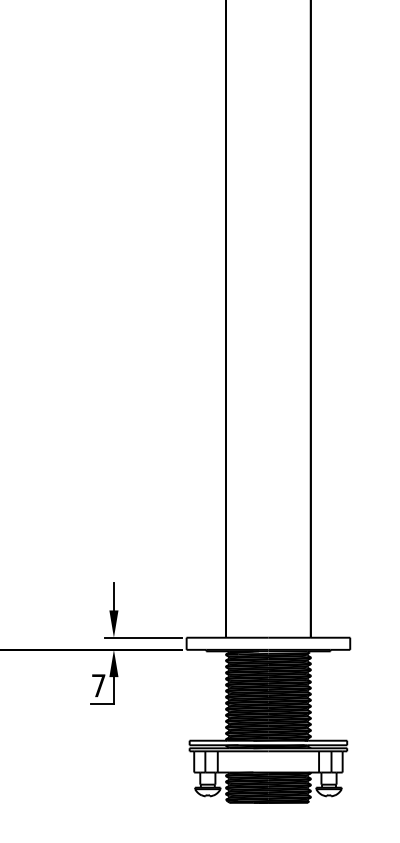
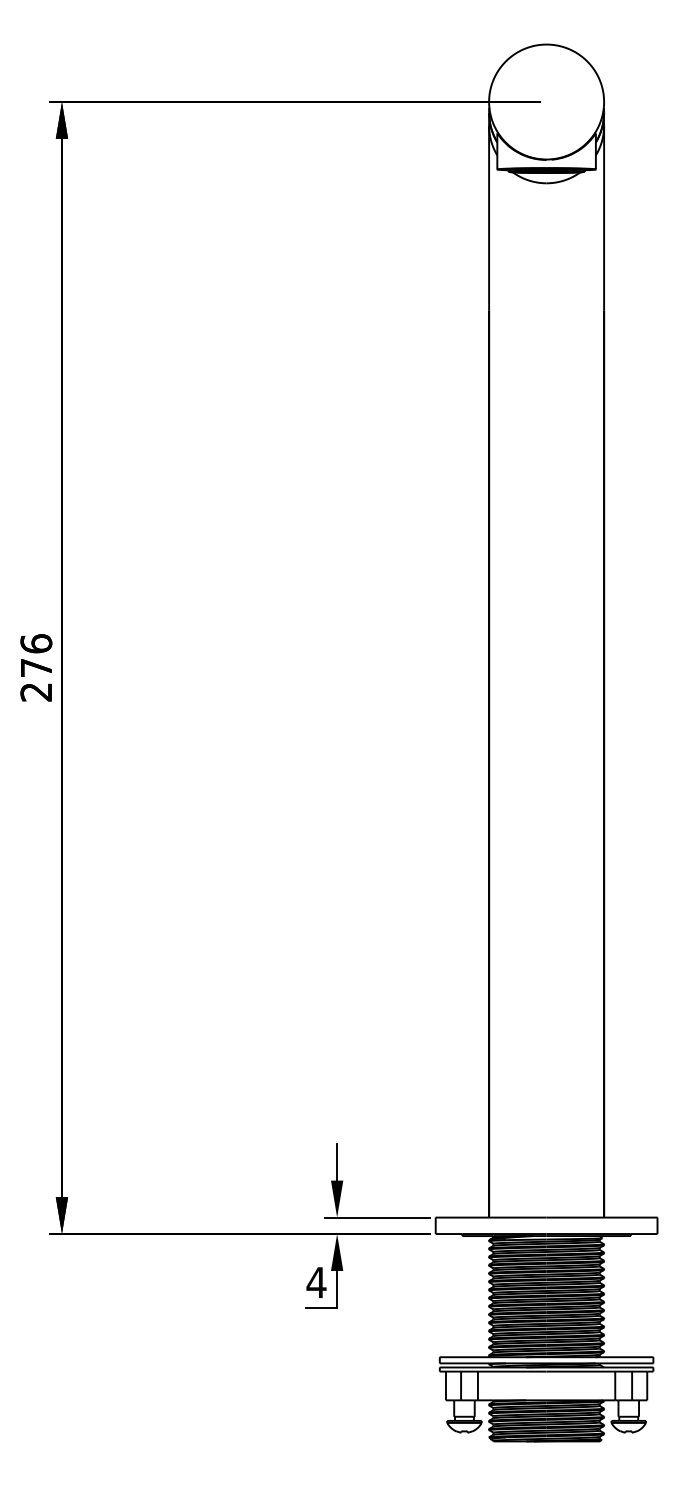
text: (98, 685) -> (316, 1282), 7 -> 4

